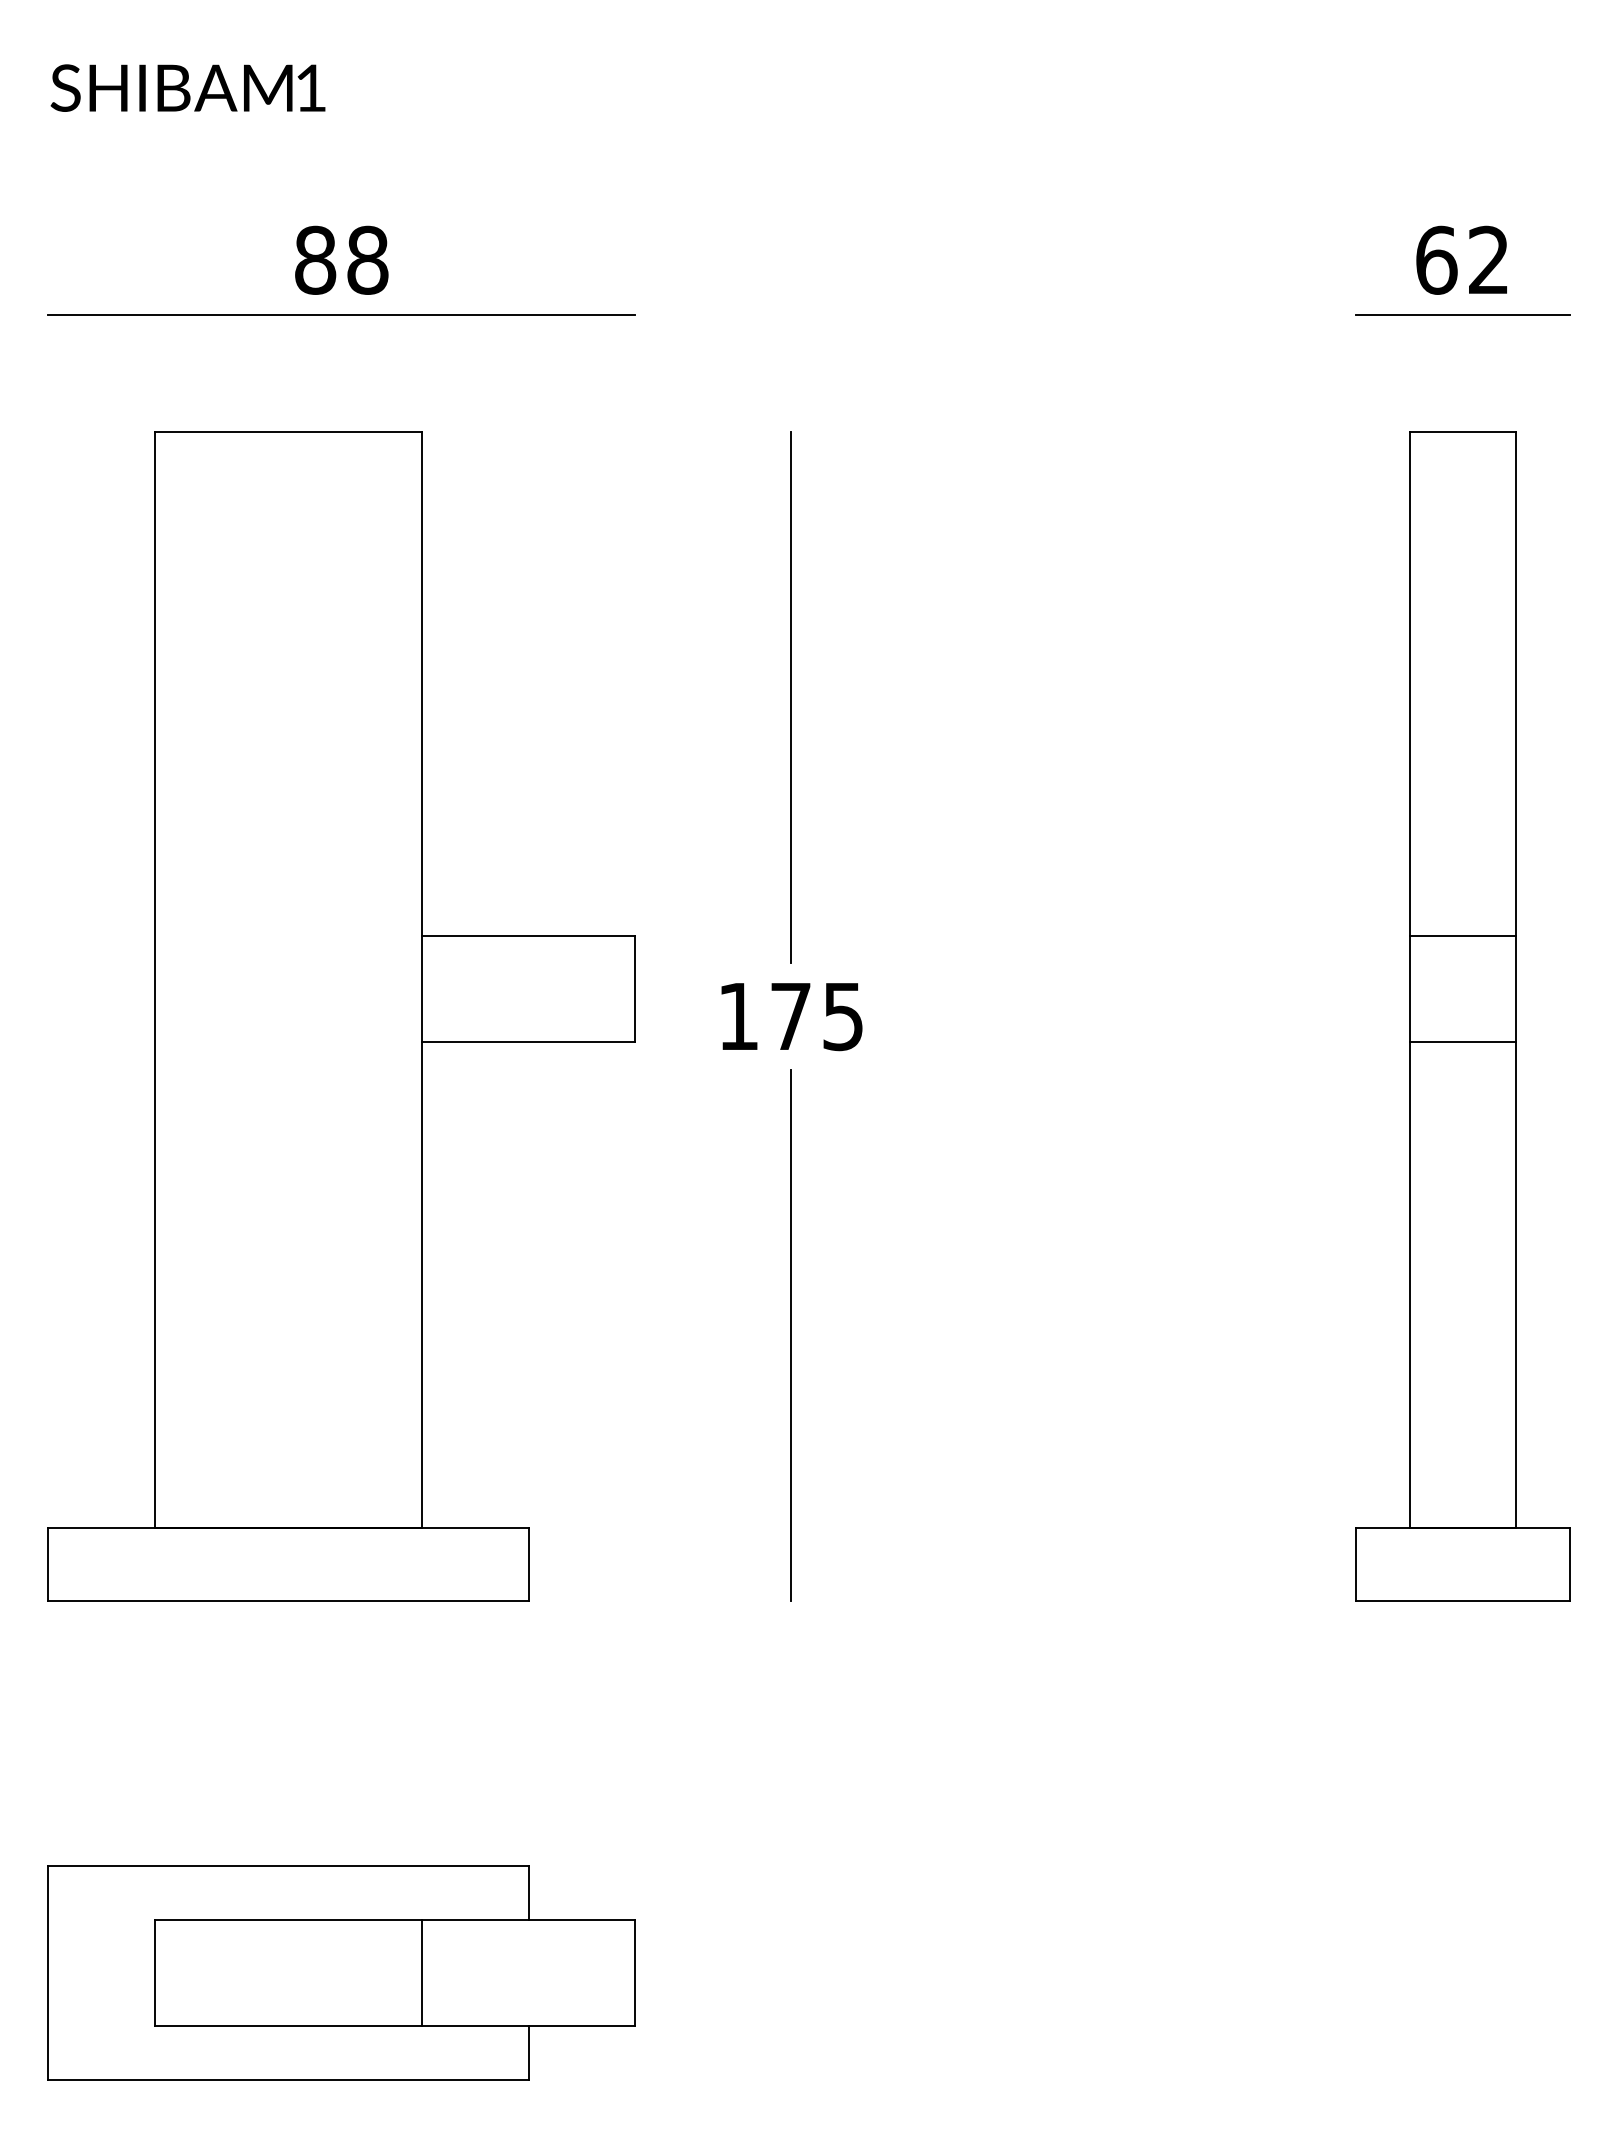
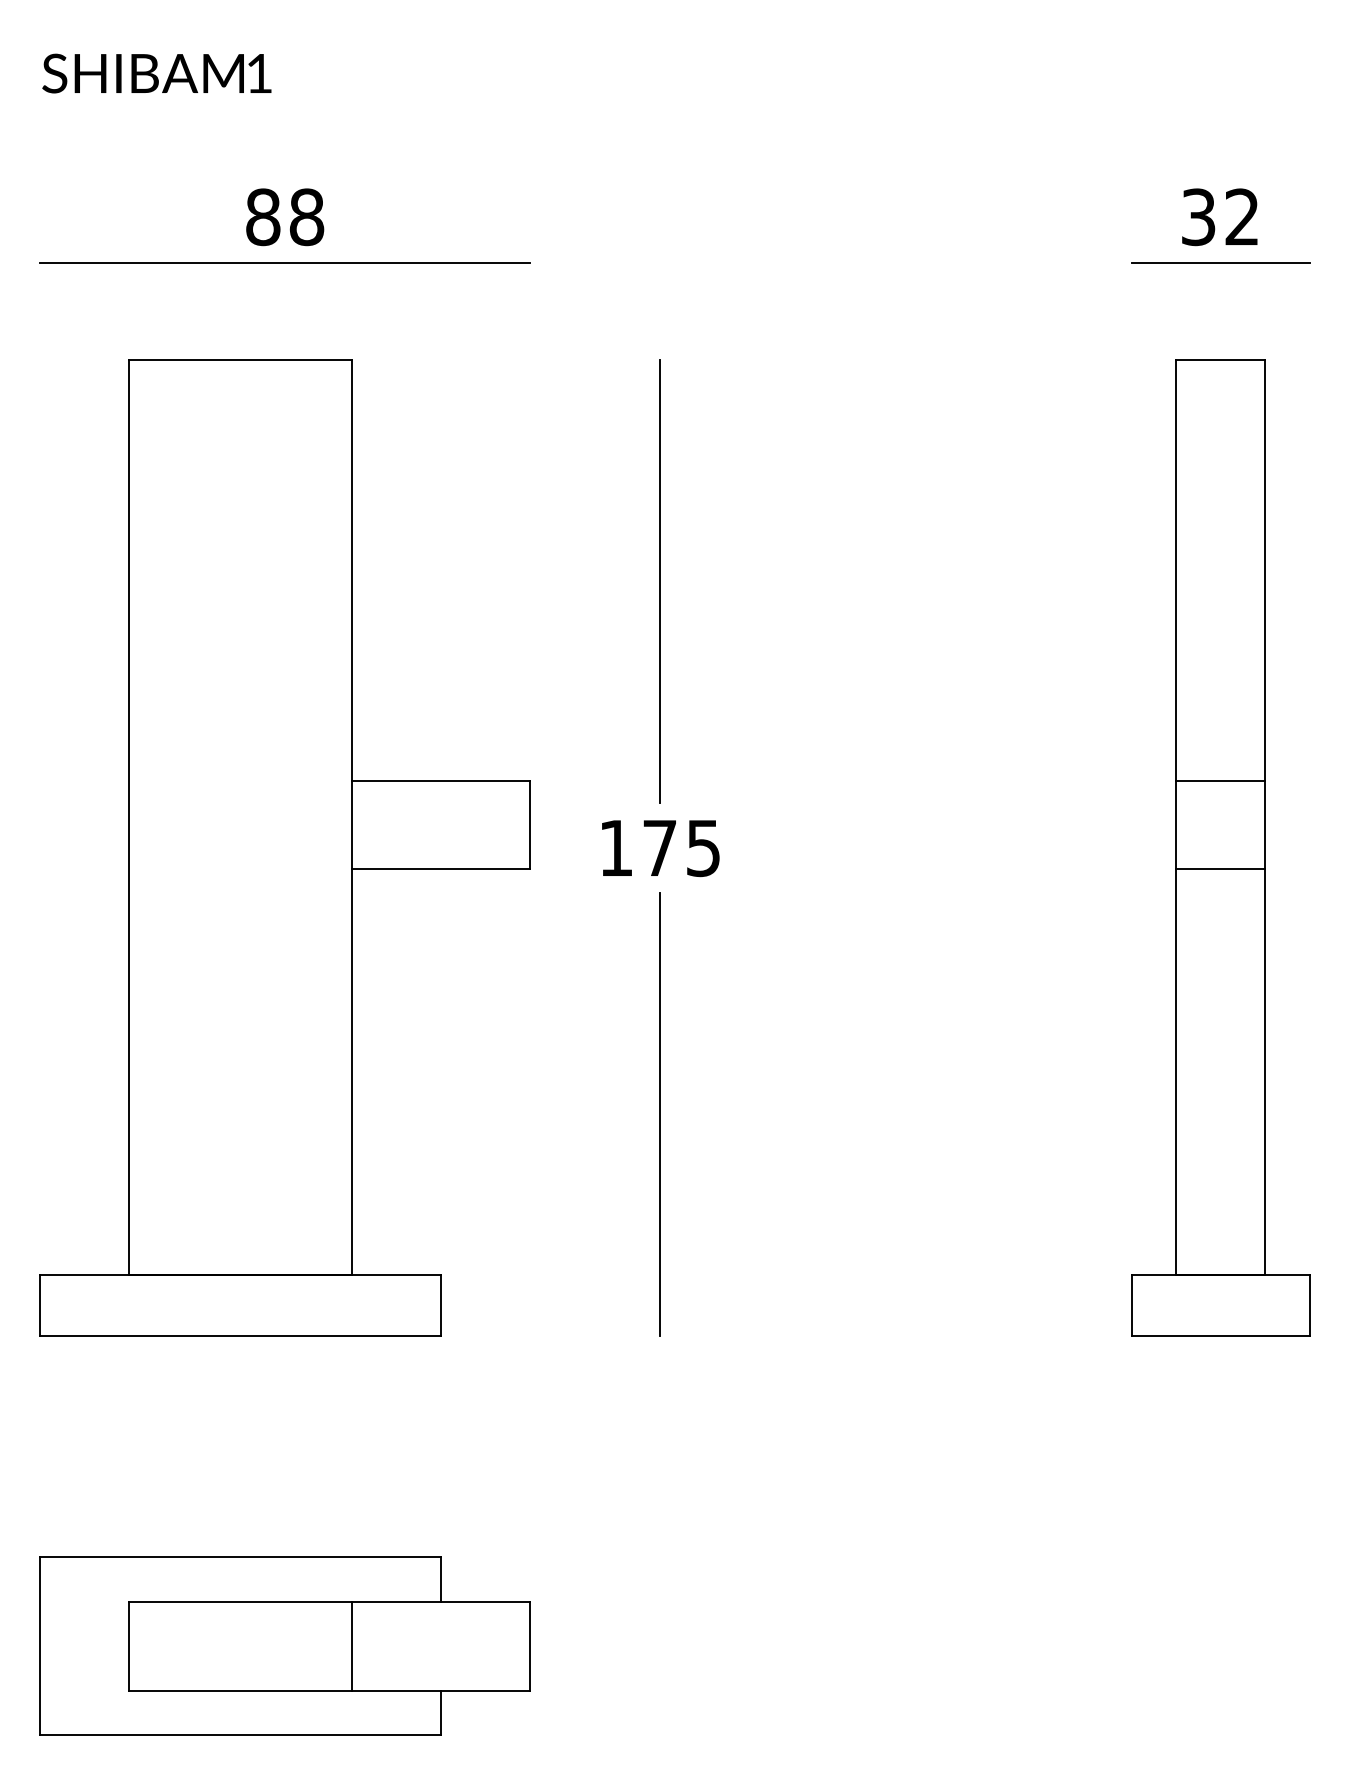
text: (1436, 259) -> (1198, 216), 62 -> 32

